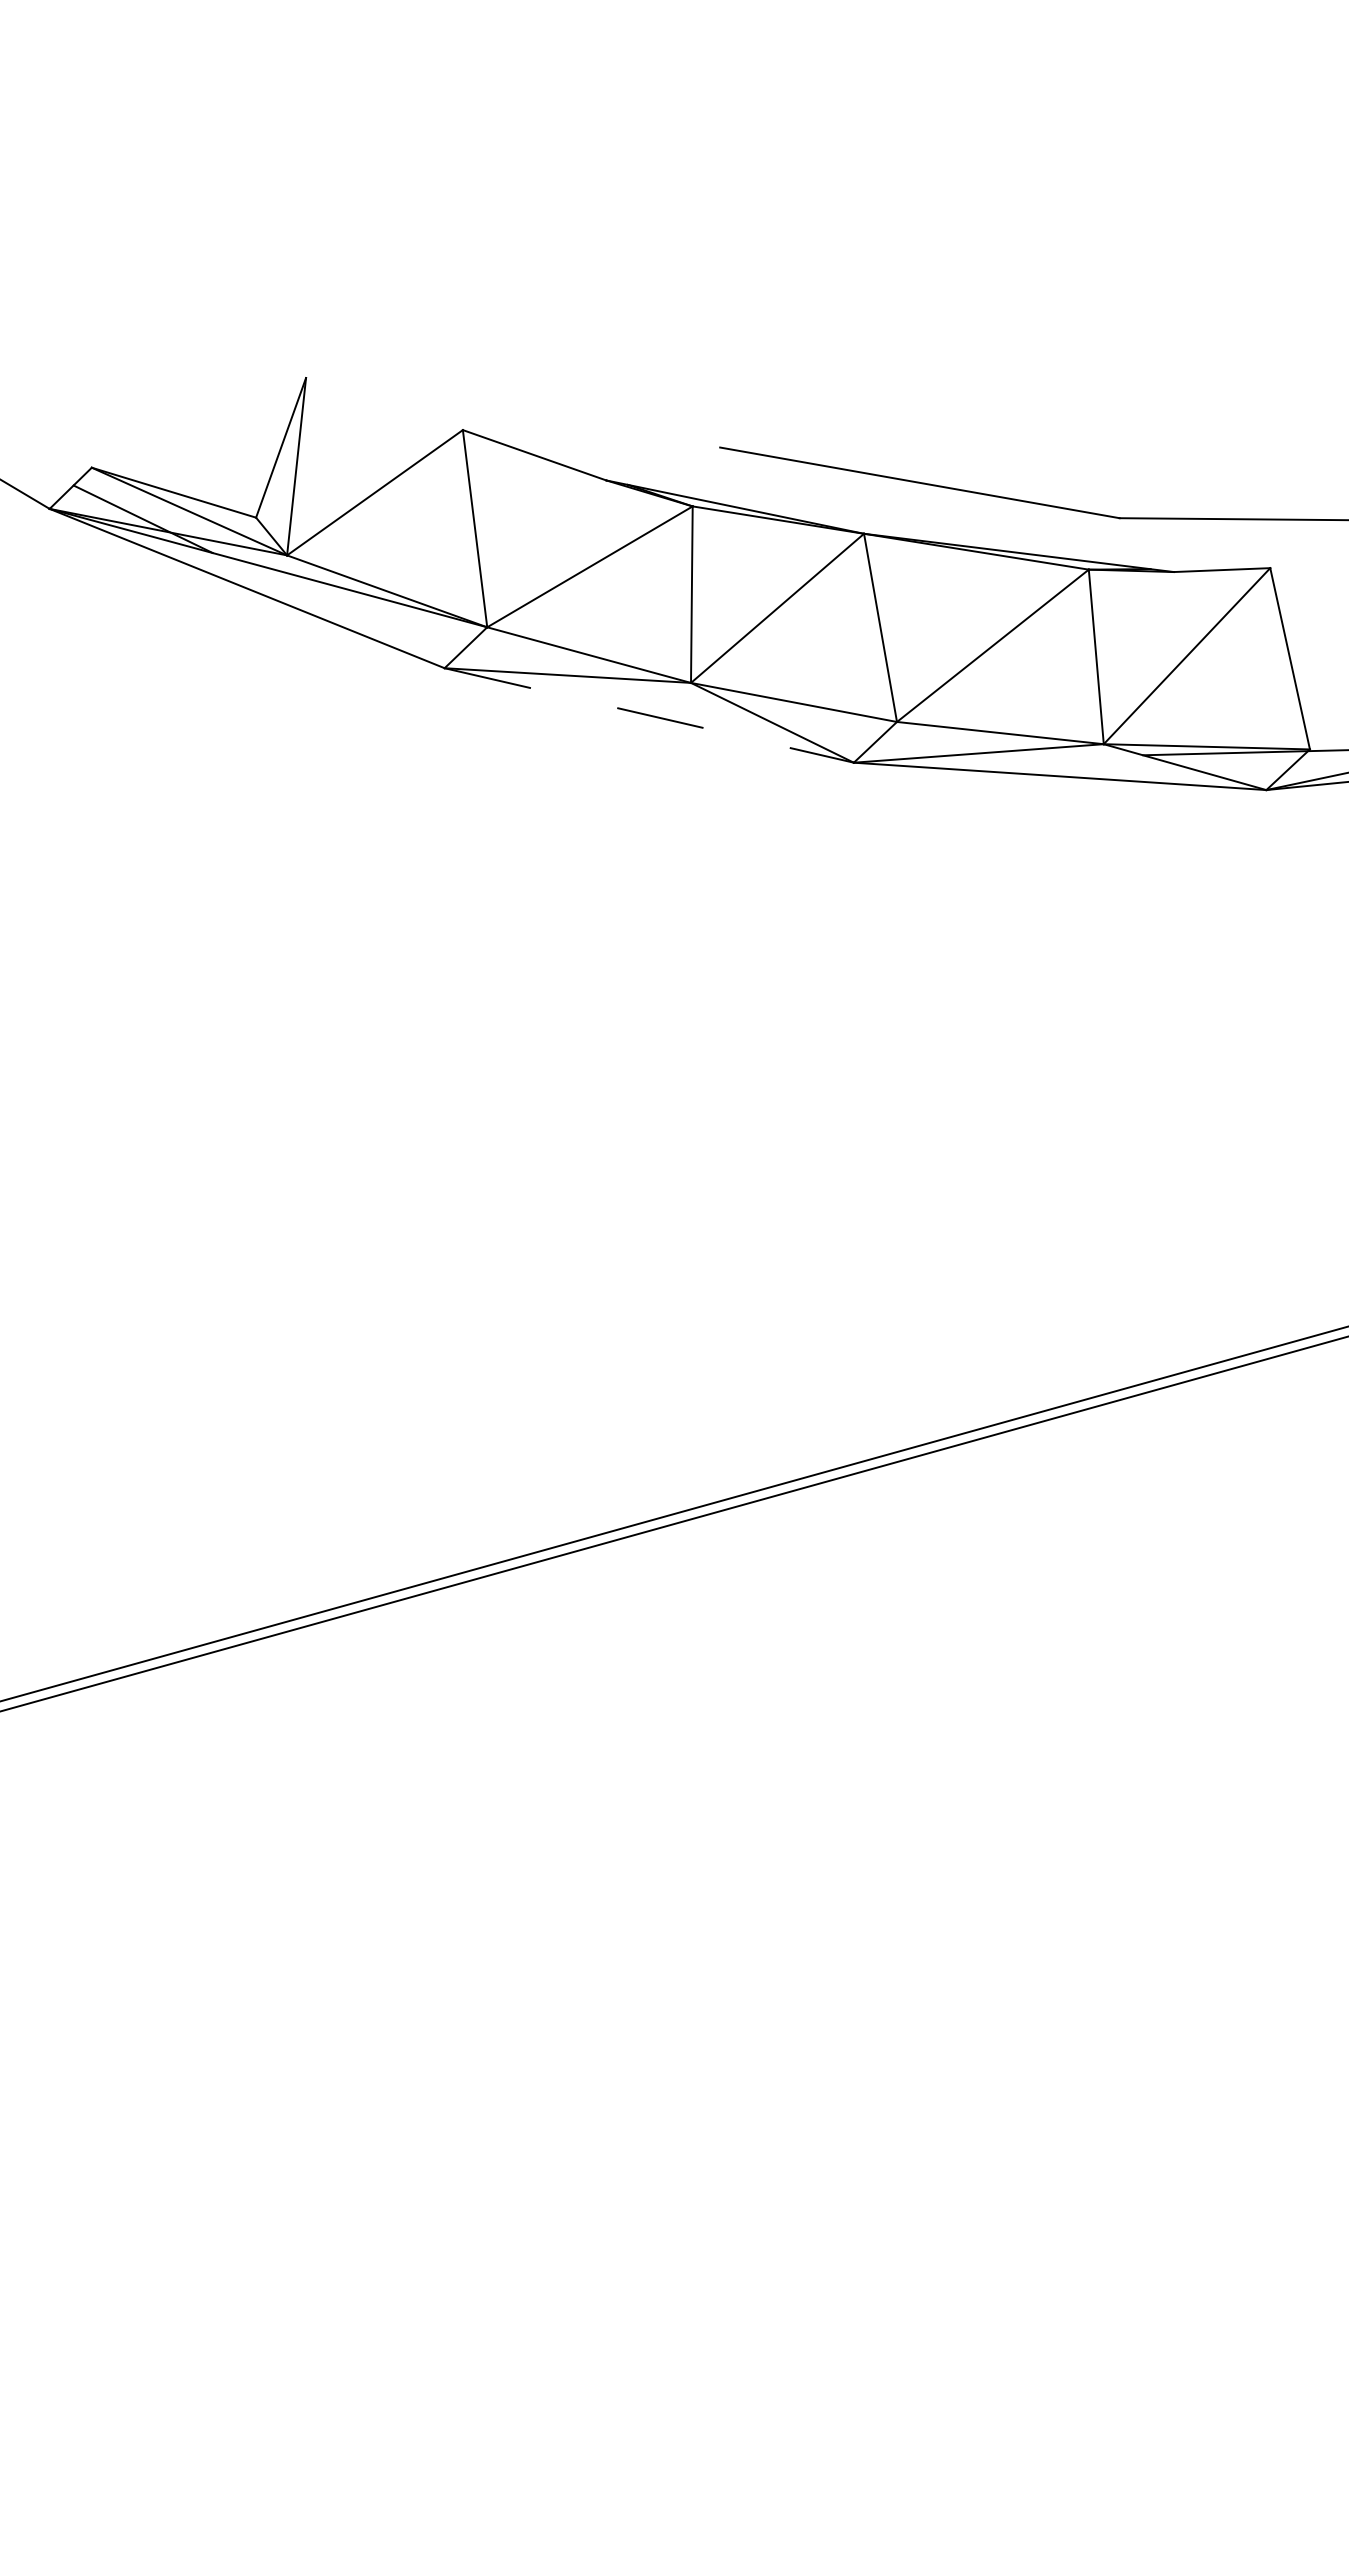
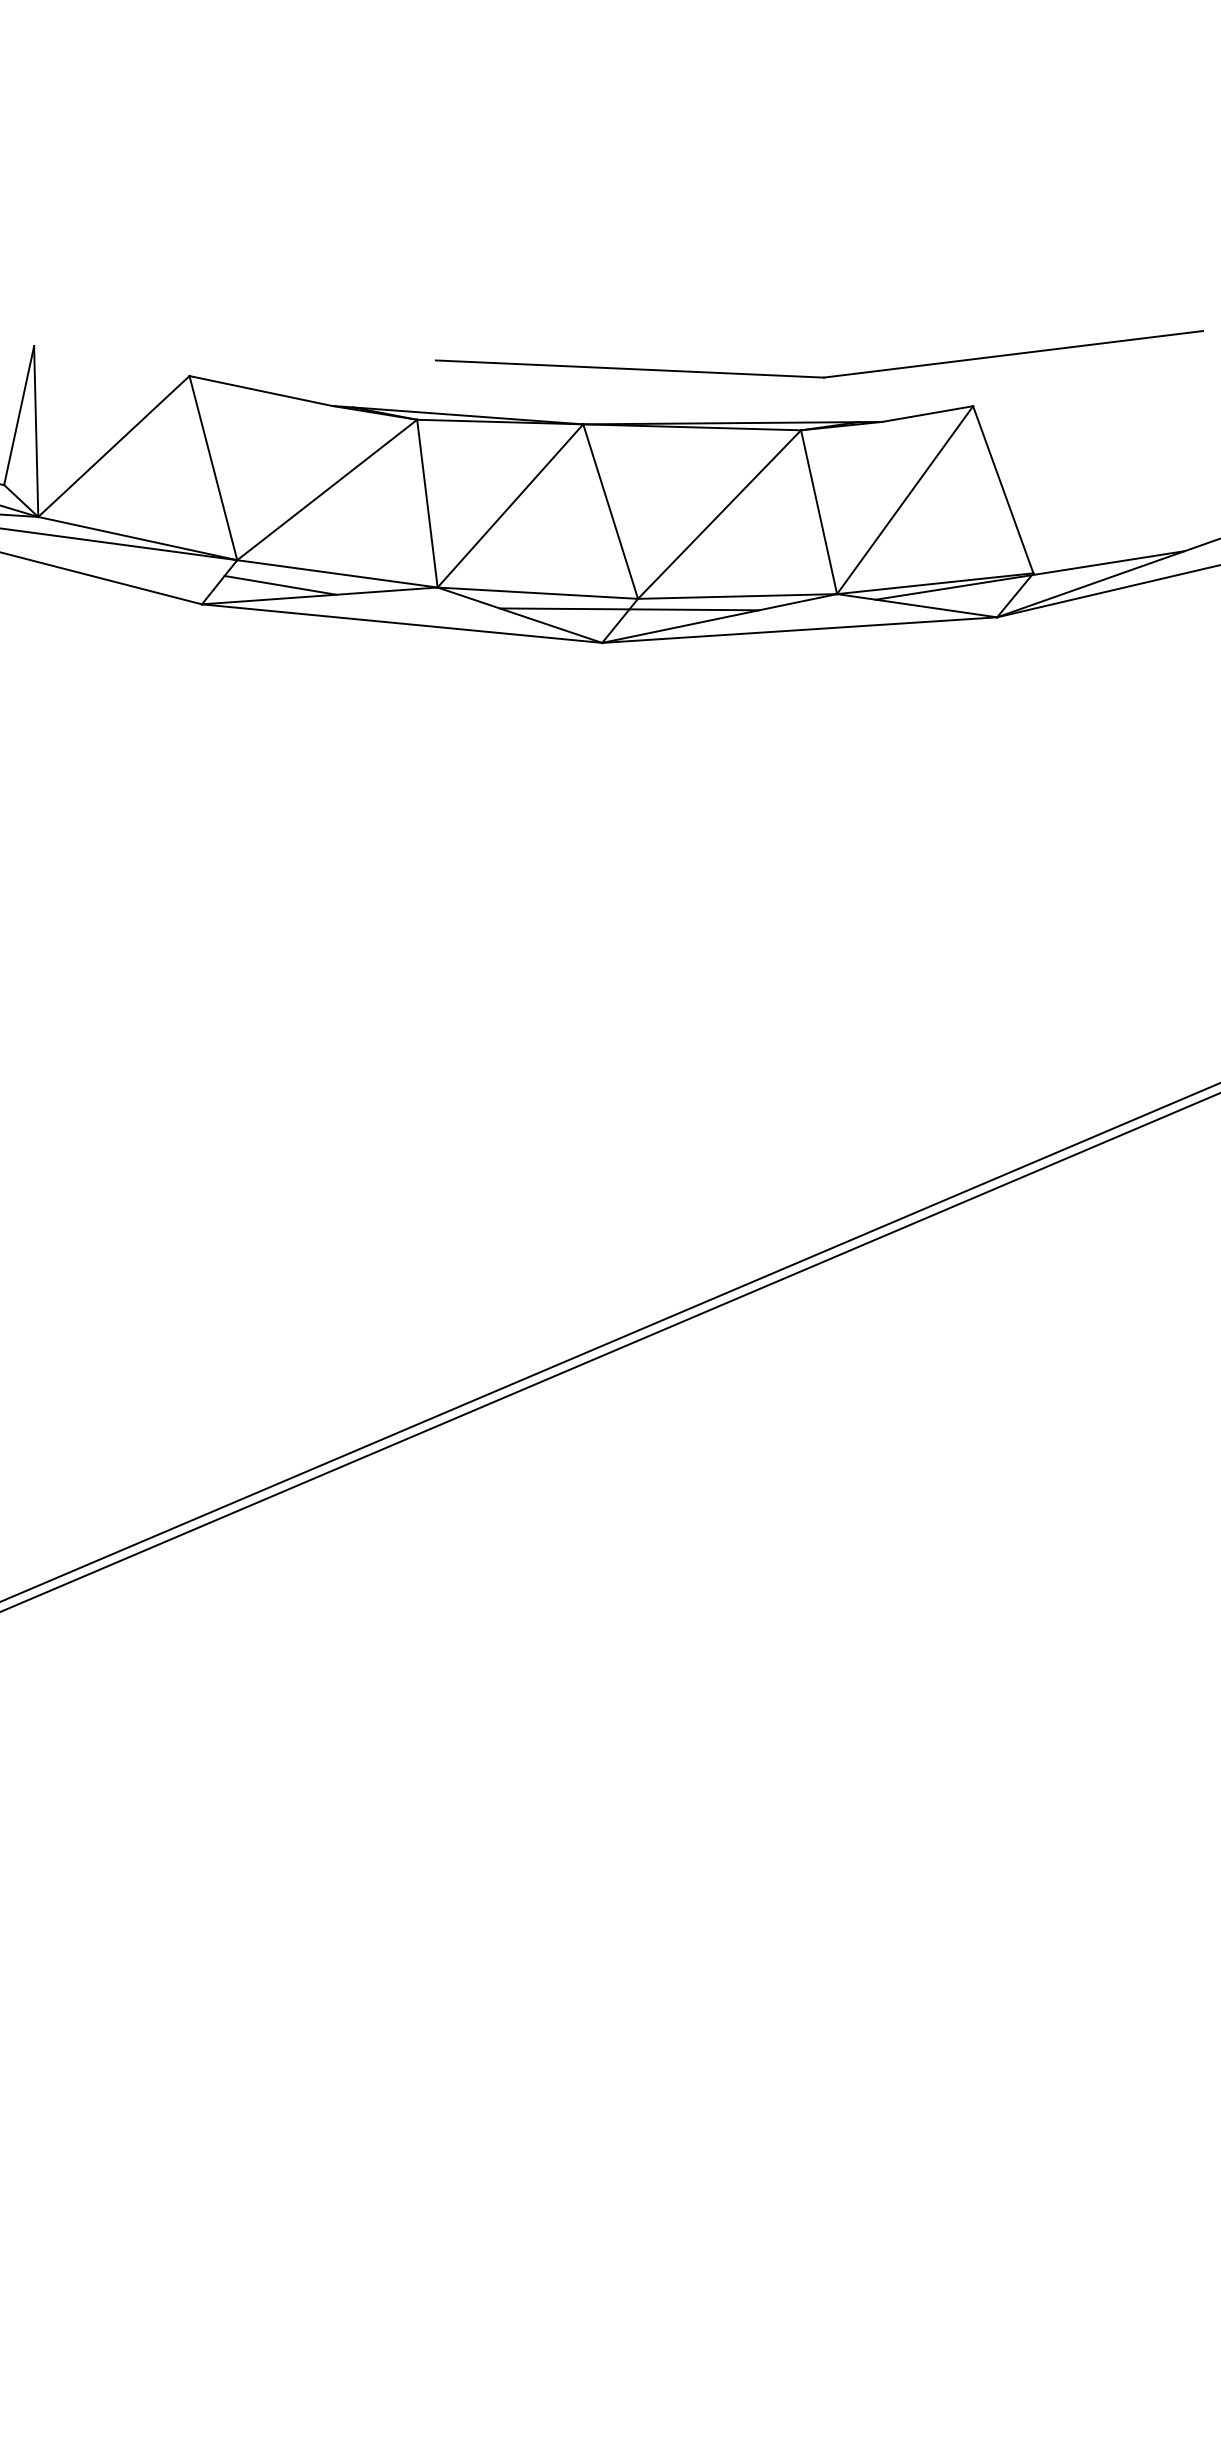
line: (528, 658) -> (280, 584), added
line: (649, 715) -> (402, 623), dashed -> solid
line: (886, 731) -> (629, 609), added

